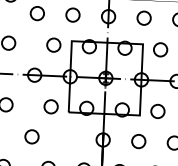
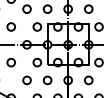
circle: (67, 138) -> (47, 80), added

